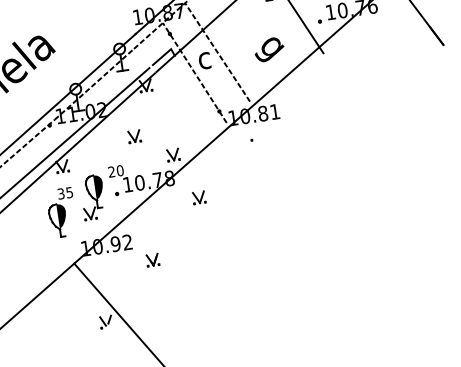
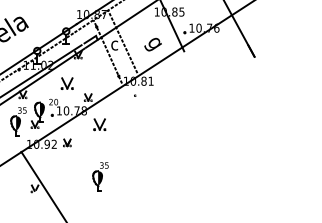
part: (134, 136) -> (67, 83), size x1.6
part: (198, 197) -> (99, 124), size x1.6
part: (152, 259) -> (67, 142), moved
part: (213, 285) -> (100, 176), added

